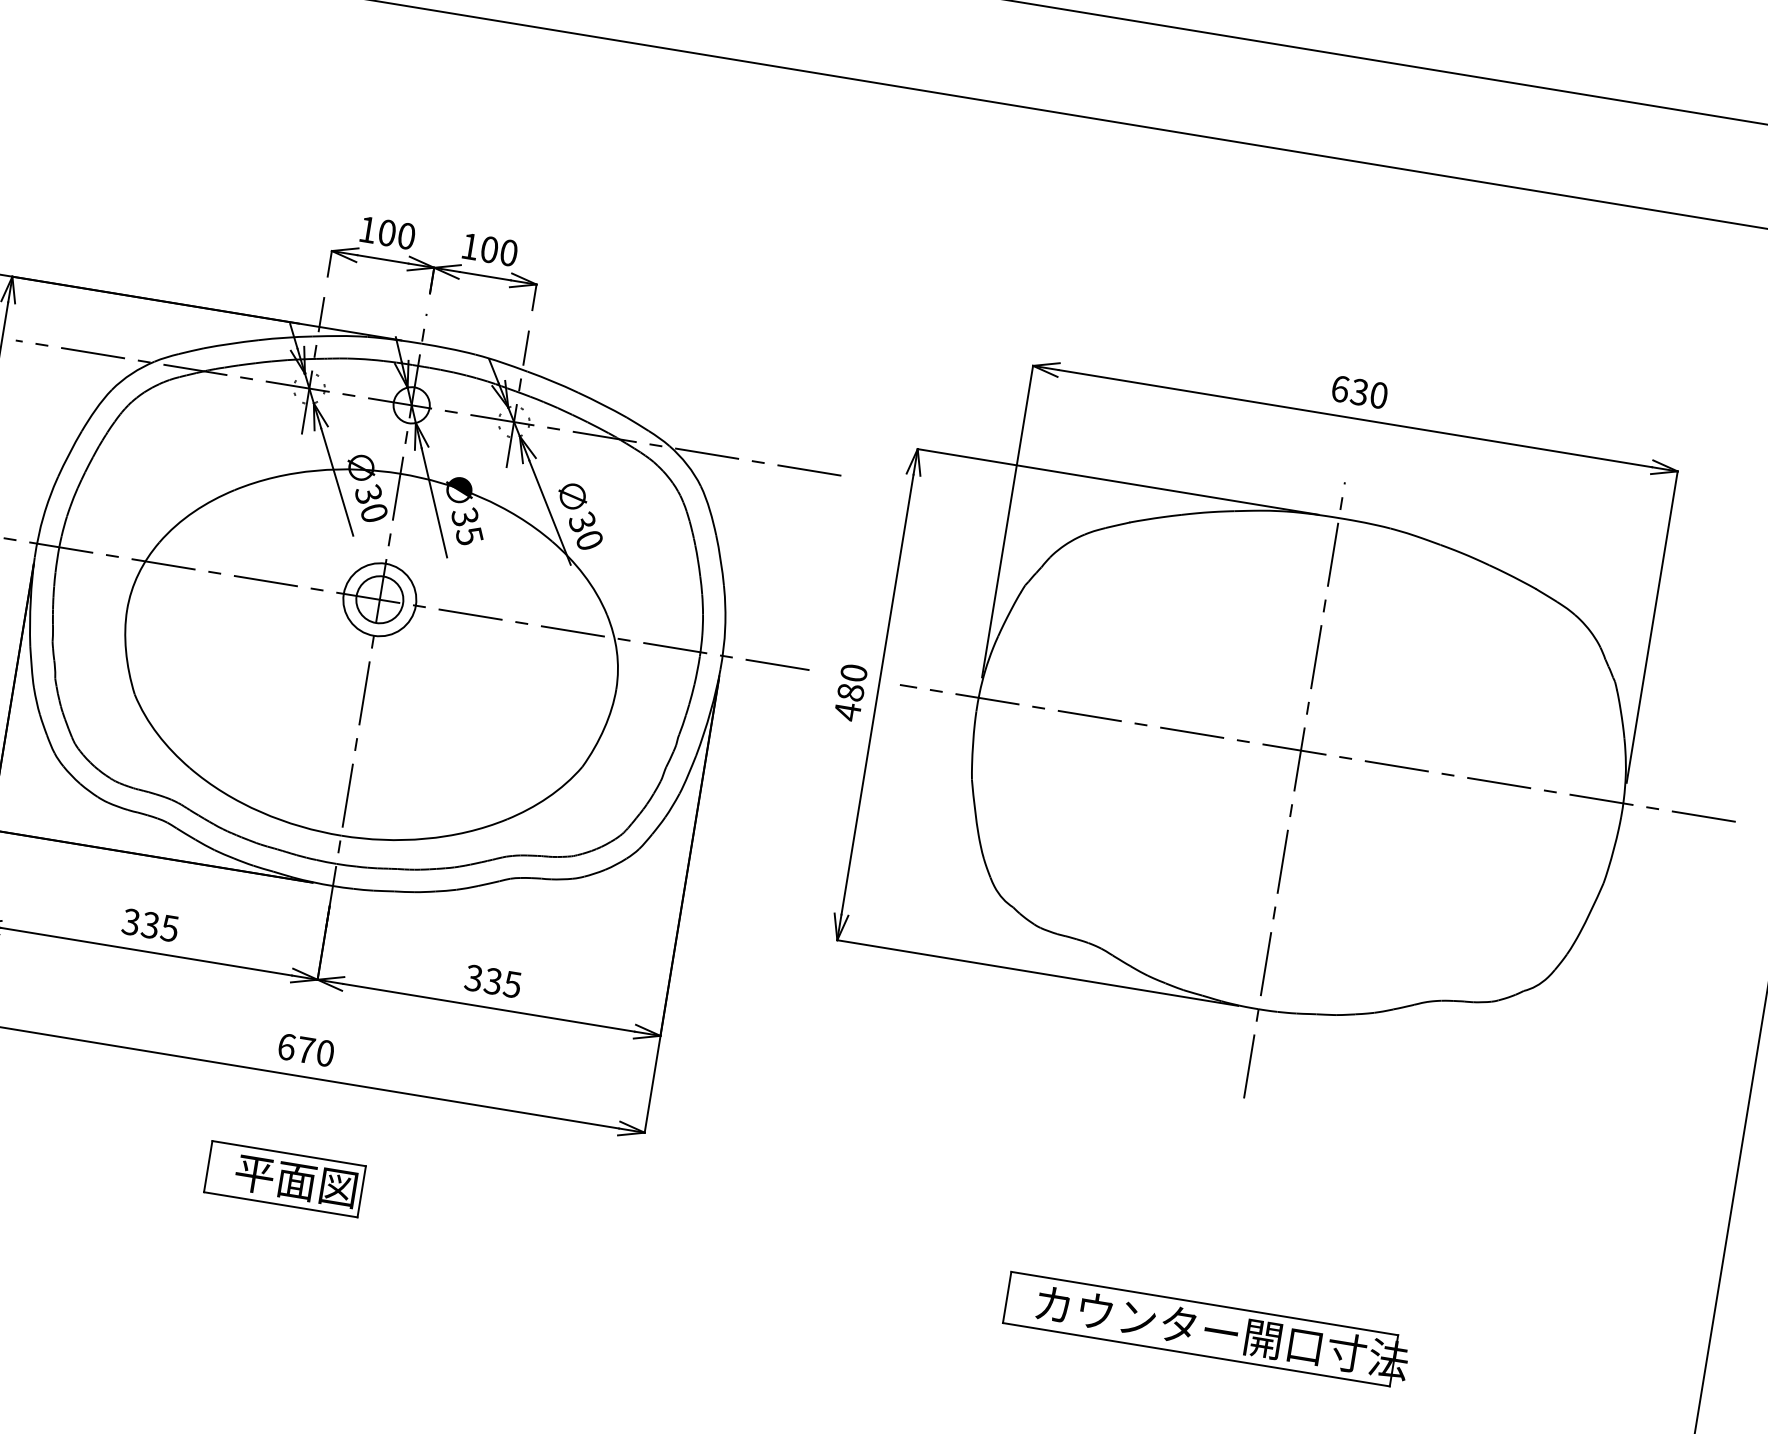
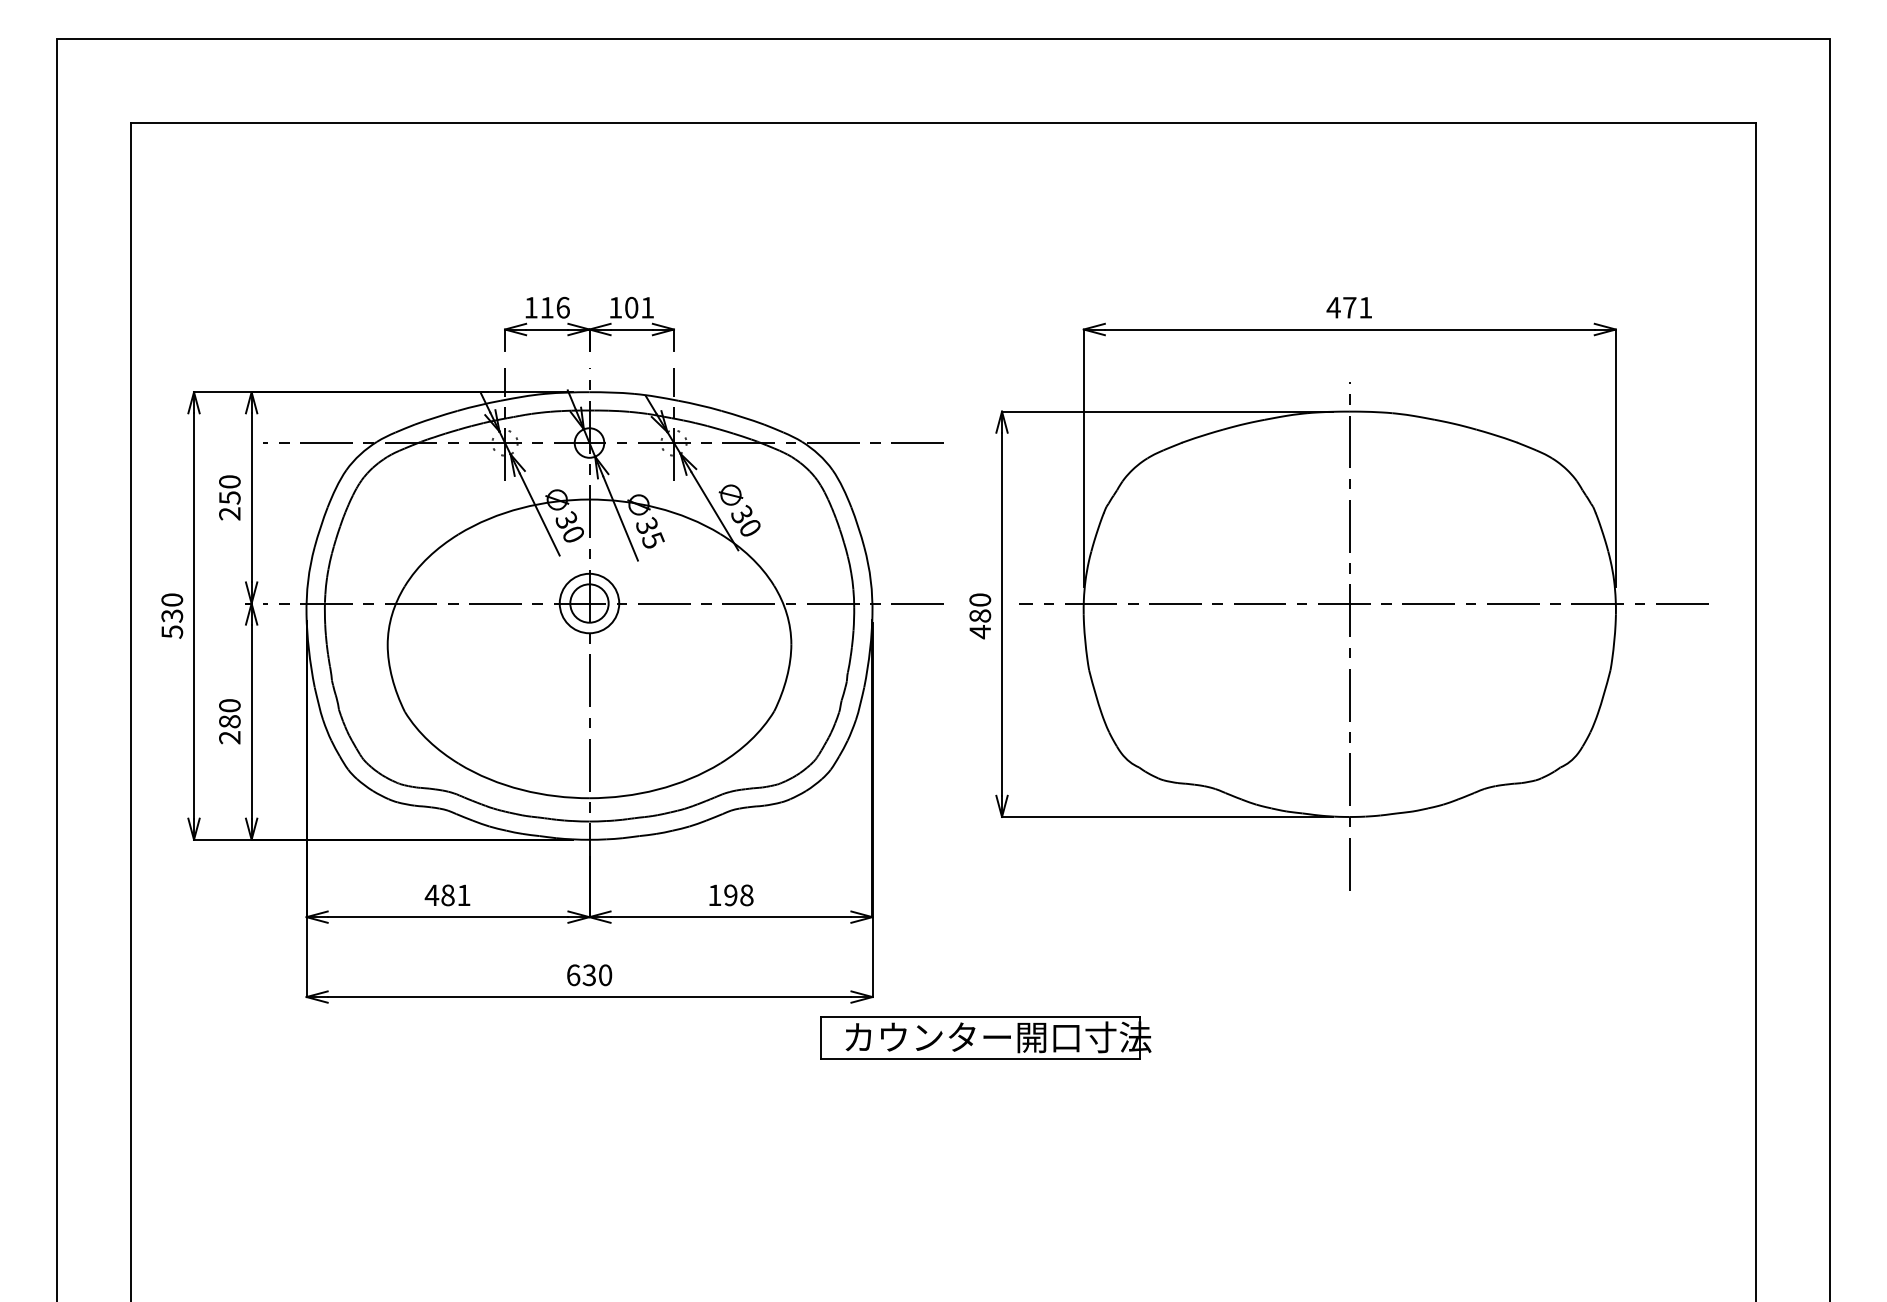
text: (396, 234) -> (554, 307), 100 -> 116
text: (508, 252) -> (647, 307), 100 -> 101
text: (1359, 391) -> (1349, 307), 630 -> 471
text: (149, 925) -> (447, 895), 335 -> 481
text: (492, 981) -> (730, 895), 335 -> 198
text: (306, 1050) -> (589, 975), 670 -> 630
part: (285, 1178) -> (589, 1081), removed
part: (1207, 1329) -> (985, 1037), moved

